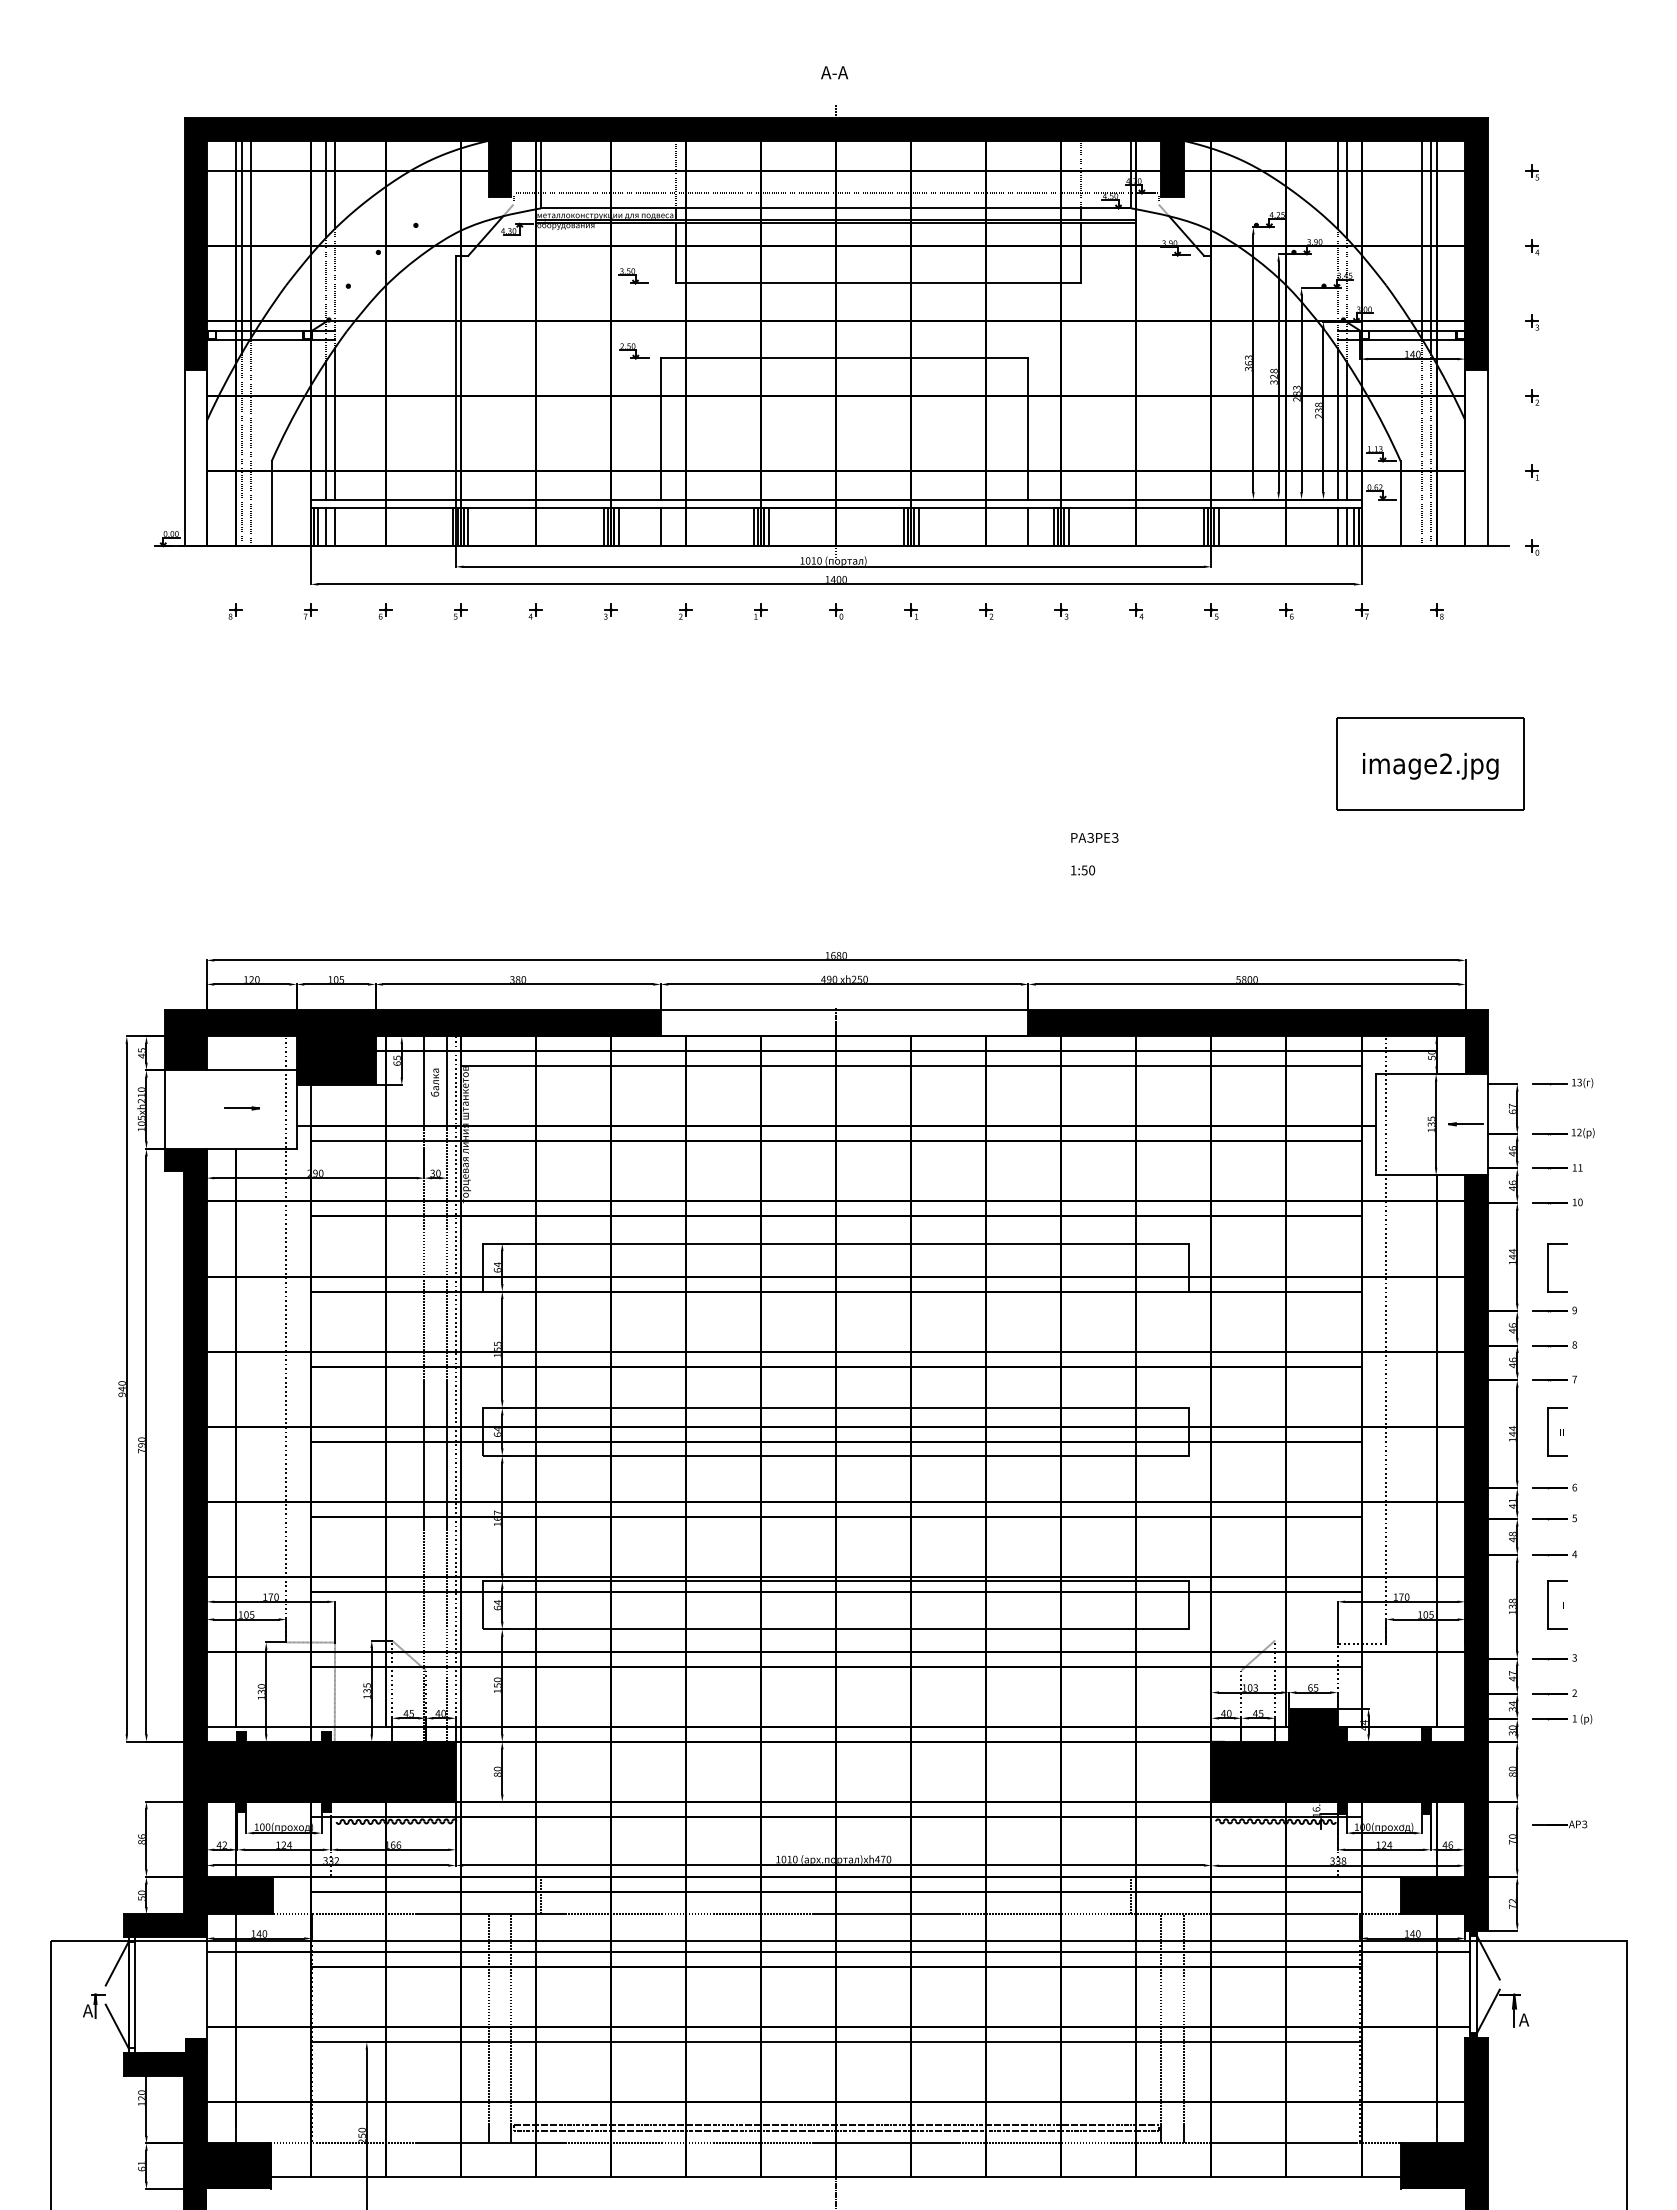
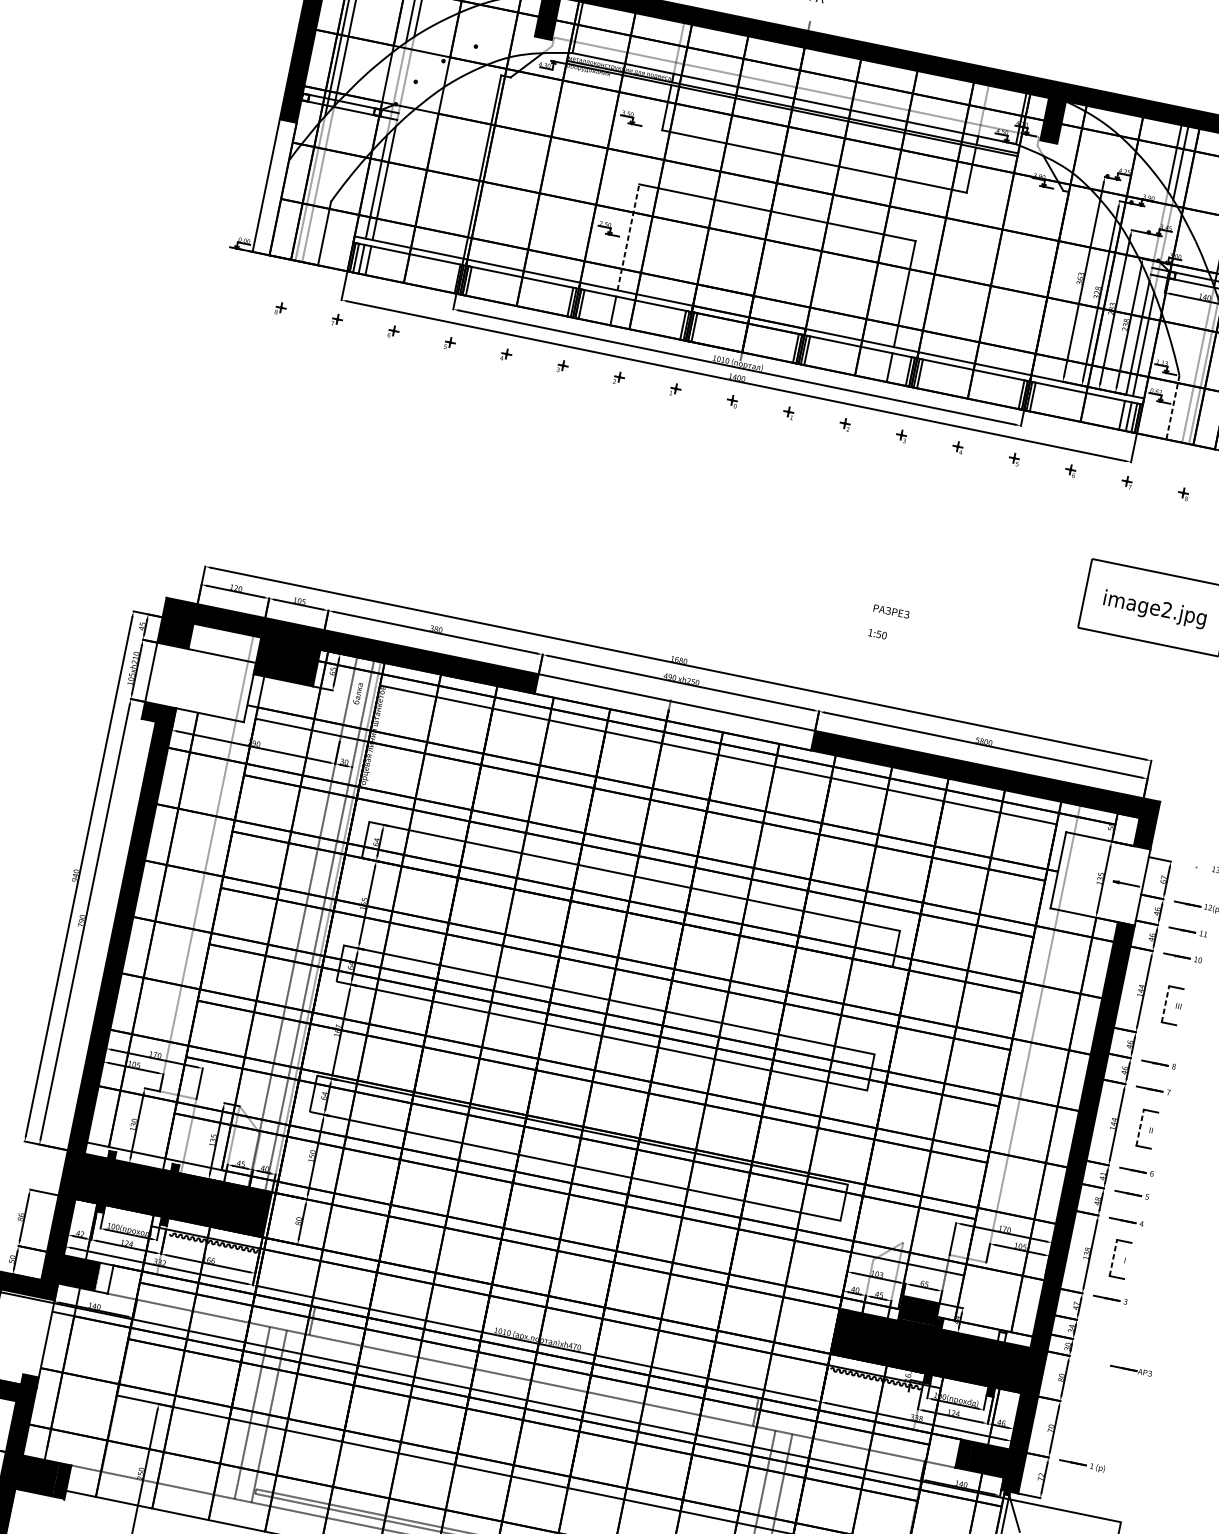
part: (634, 351) -> (609, 229), moved
line: (660, 429) -> (628, 237), solid -> dashed
line: (1400, 504) -> (1172, 408), solid -> dashed
line: (1549, 1084) -> (1195, 866), removed
part: (241, 1108) -> (208, 683), removed
line: (1547, 1267) -> (1165, 1004), solid -> dashed
part: (1554, 1310) -> (1164, 1037), removed
line: (1547, 1431) -> (1140, 1127), solid -> dashed
line: (1547, 1604) -> (1113, 1257), solid -> dashed
part: (1554, 1692) -> (1105, 1324), removed
part: (1562, 1719) -> (1082, 1464), moved
fill: (1425, 1735) -> (1001, 1337), removed
part: (1559, 1824) -> (1131, 1369), moved
fill: (263, 1895) -> (103, 1278), removed

